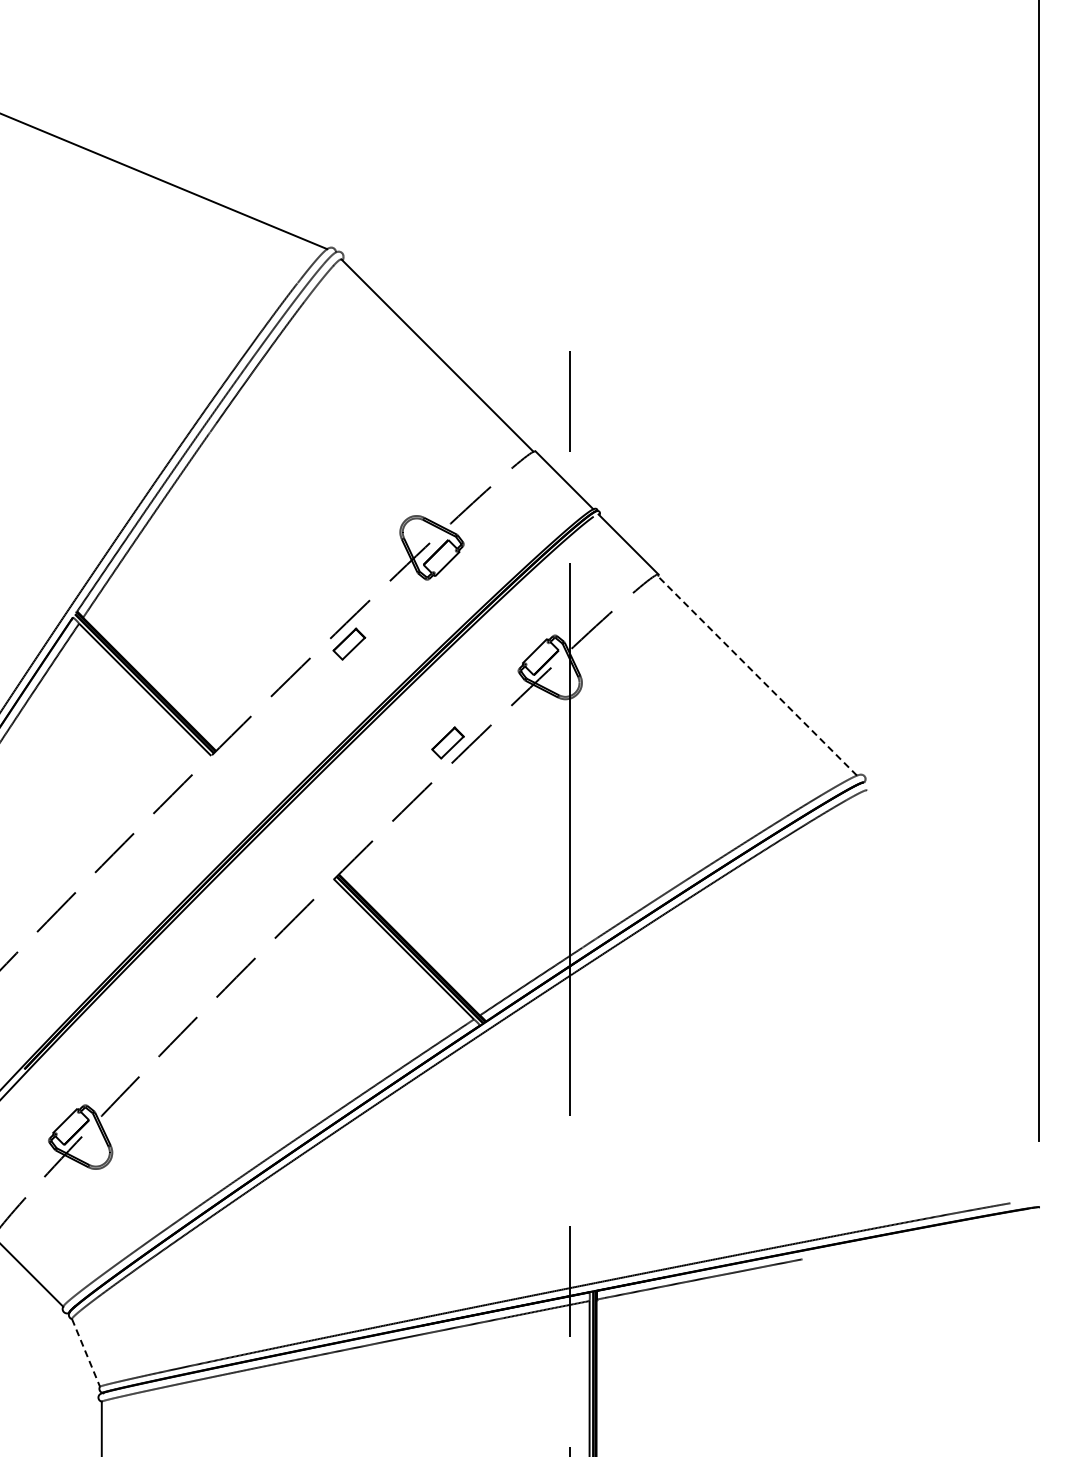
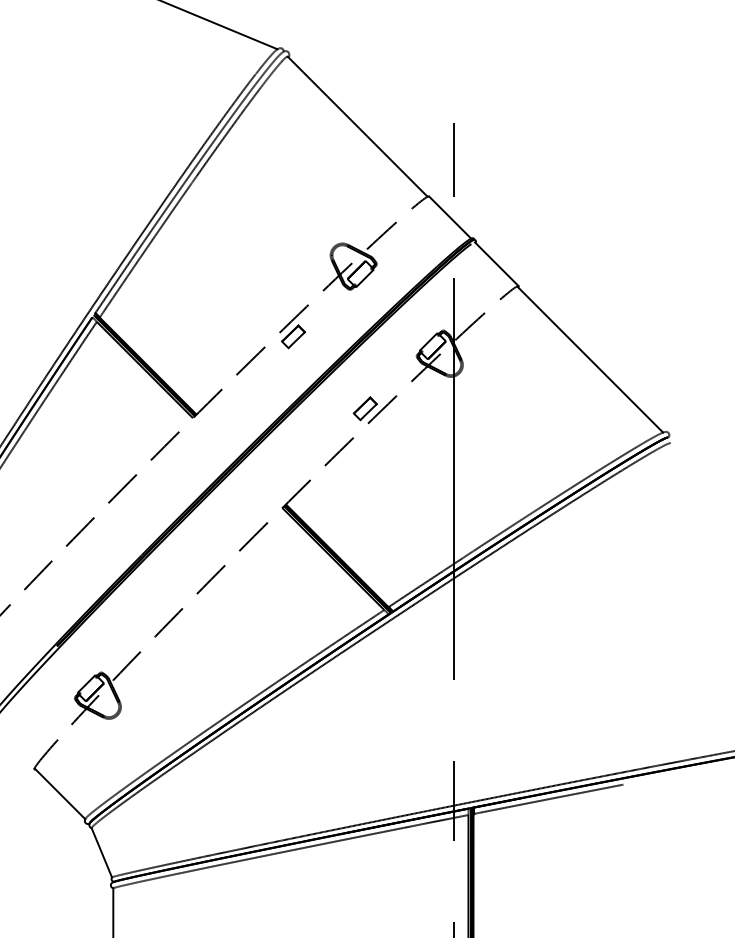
line: (756, 675) -> (589, 359), dashed -> solid
line: (86, 1352) -> (102, 852), dashed -> solid

